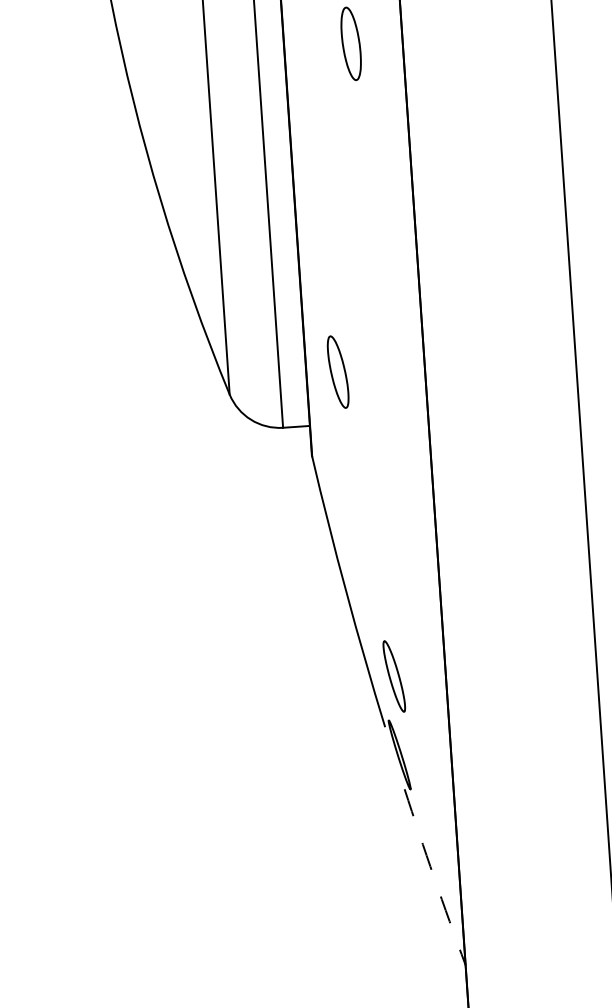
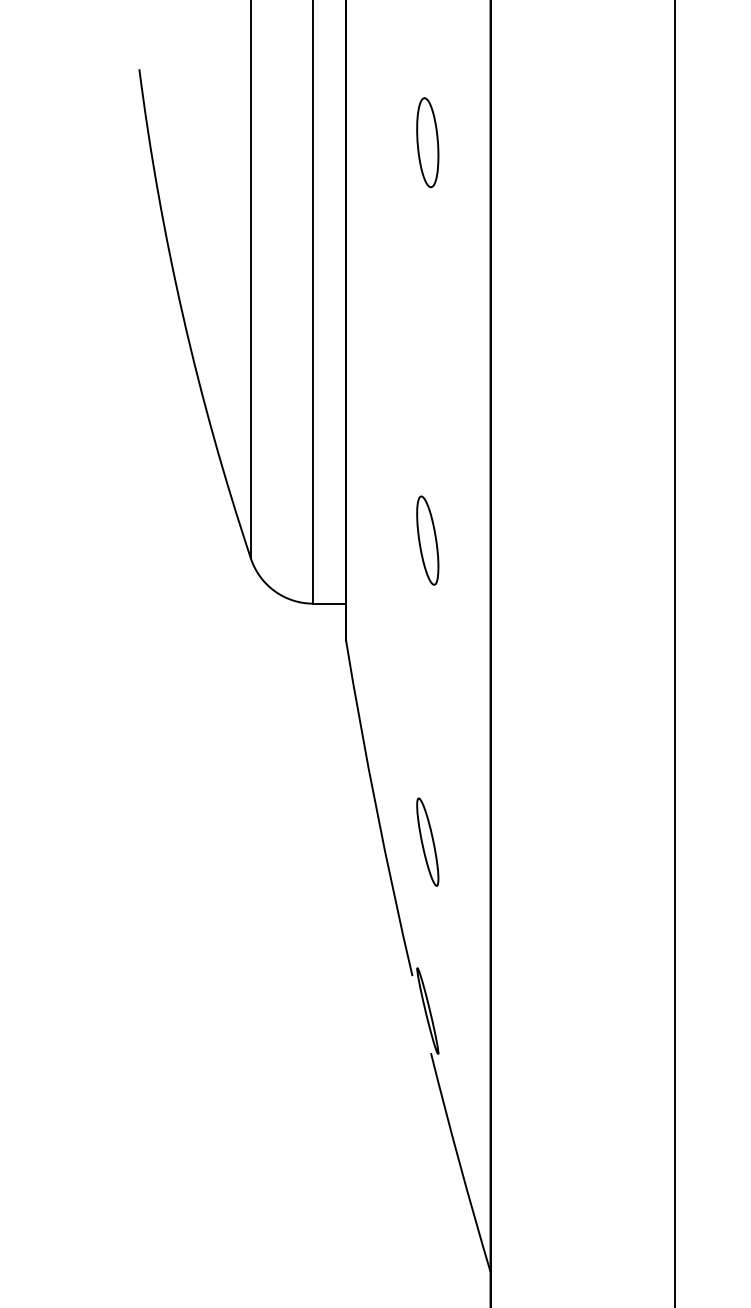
part: (337, 372) -> (427, 540), moved
part: (394, 675) -> (427, 841), moved
arc: (434, 877) -> (459, 1162), dashed -> solid

